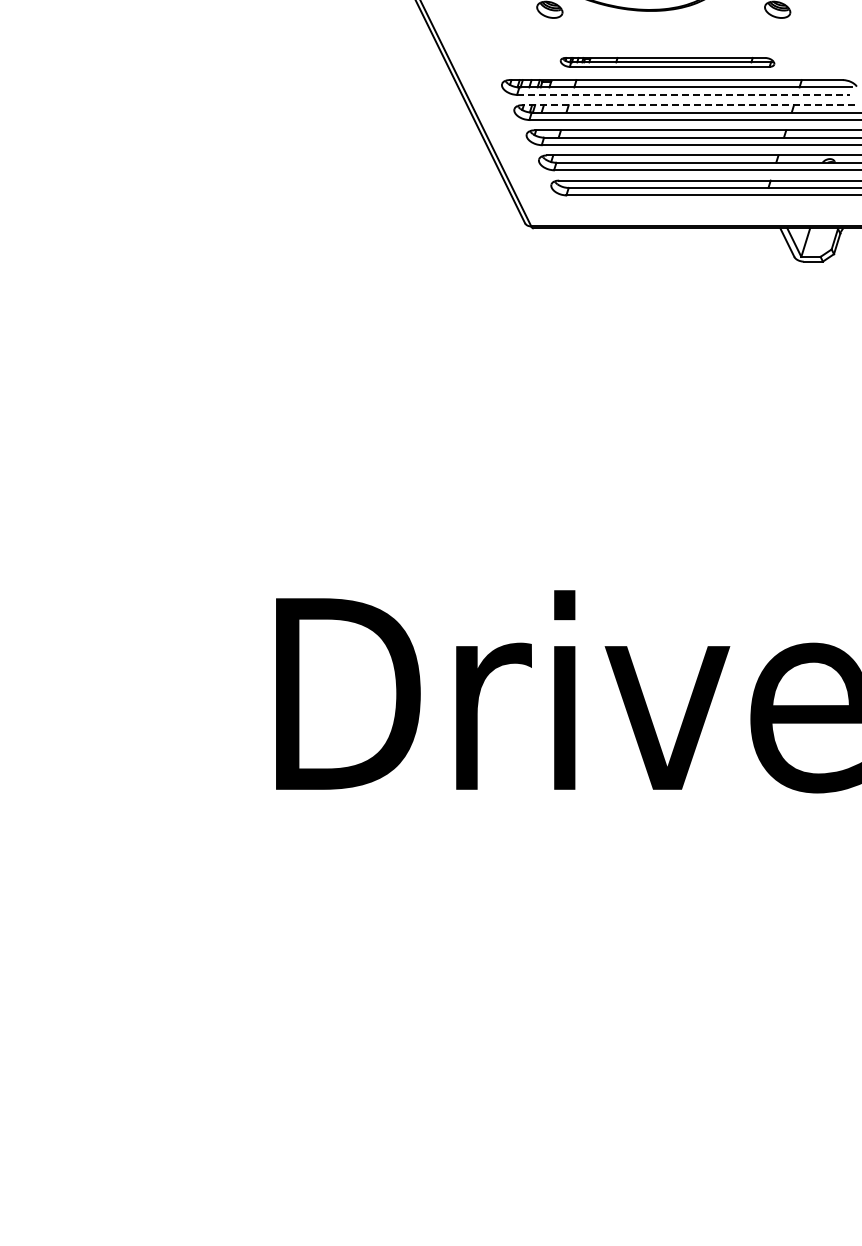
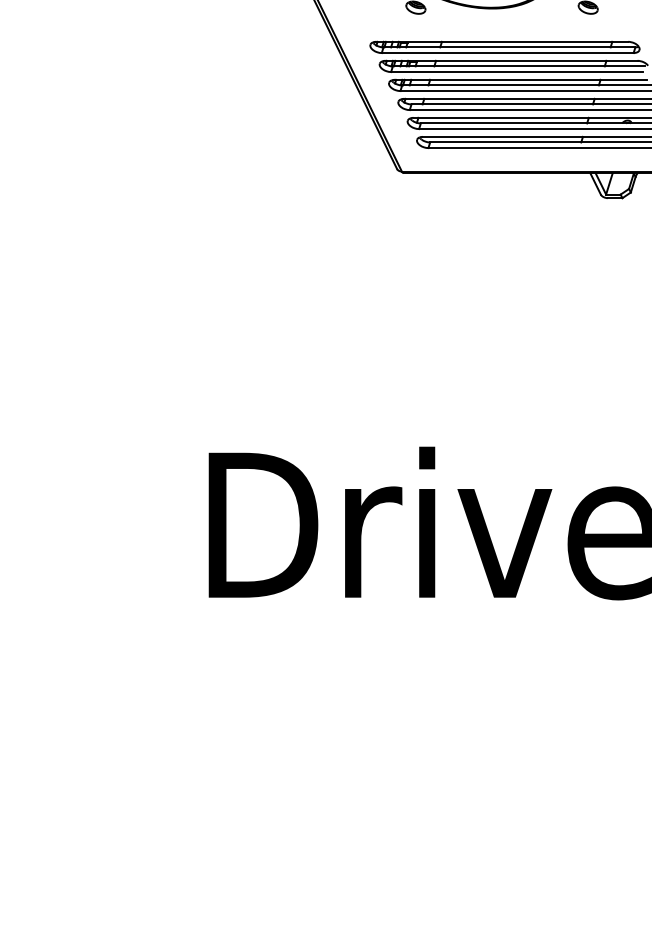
part: (667, 62) -> (504, 47), size x1.67
line: (684, 94) -> (517, 71), dashed -> solid
line: (688, 105) -> (520, 80), dashed -> solid

